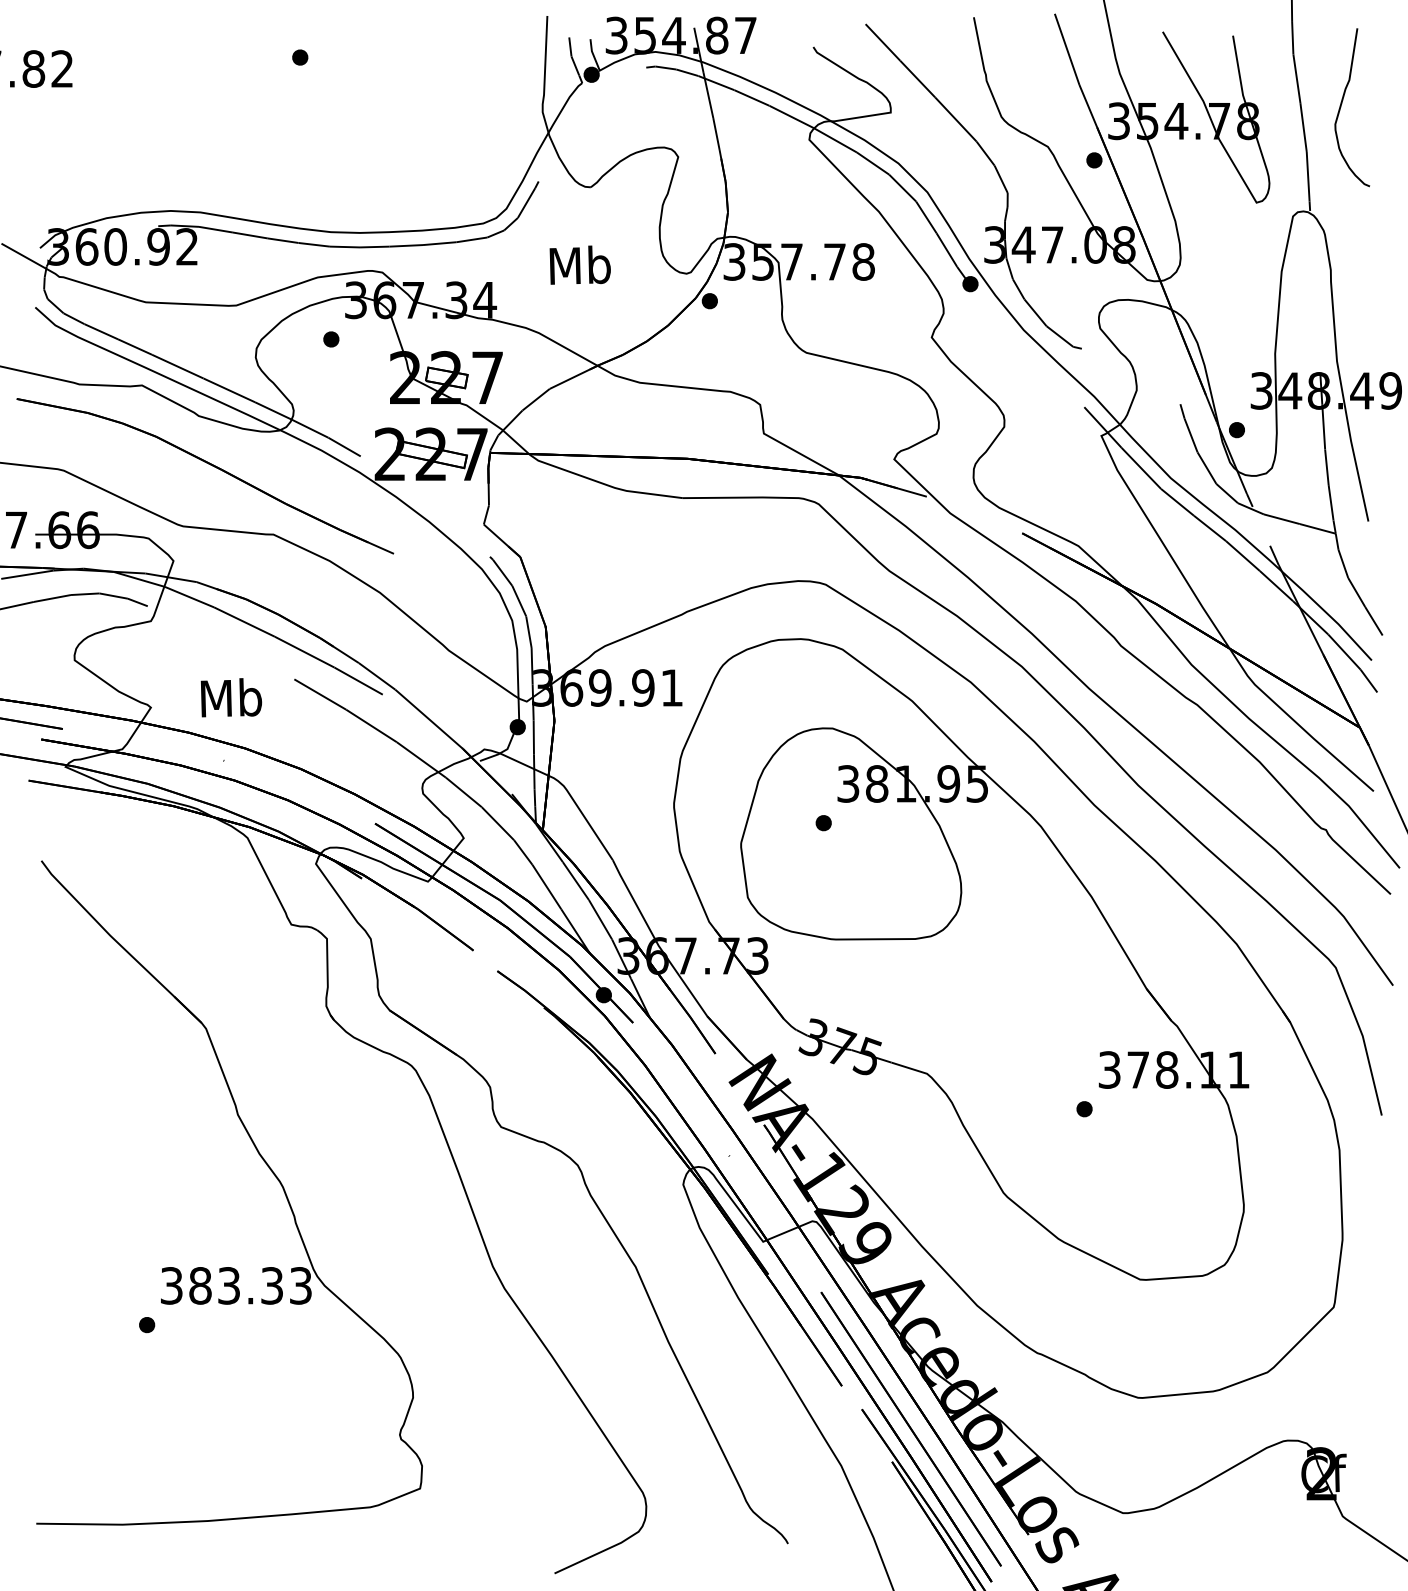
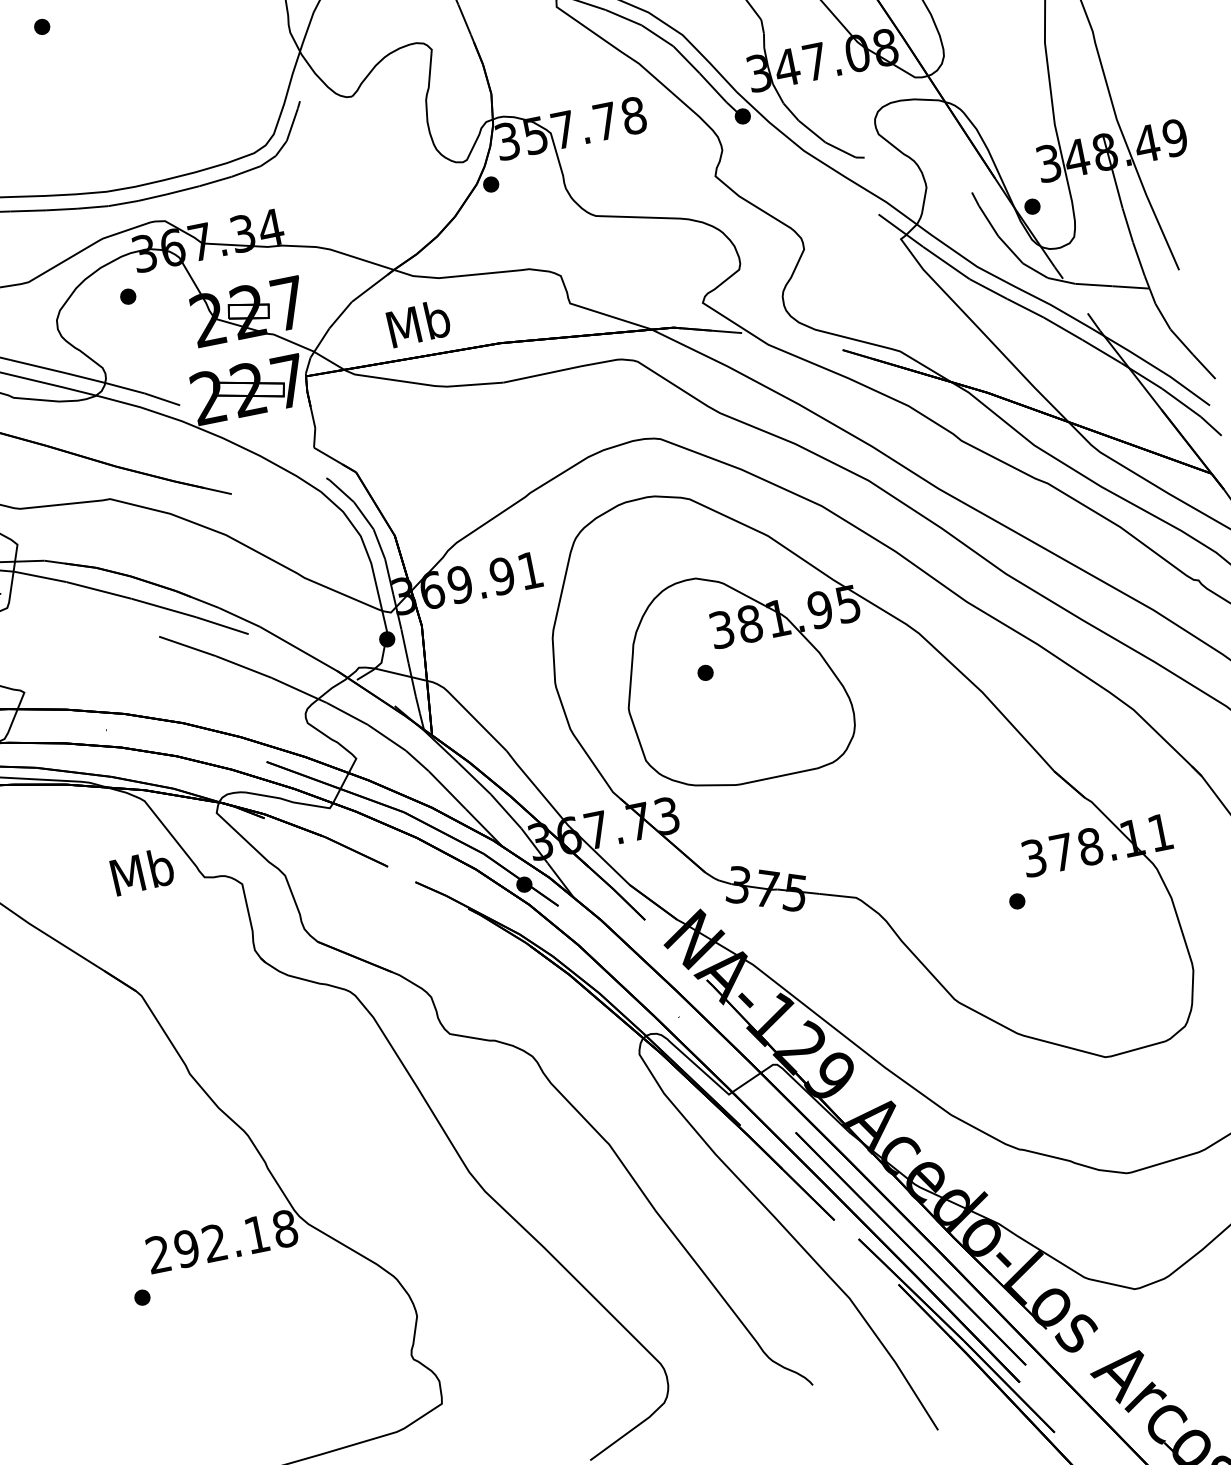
text: (579, 264) -> (417, 322), moved
text: (231, 697) -> (142, 871), moved
text: (236, 1285) -> (222, 1241), 383.33 -> 292.18

